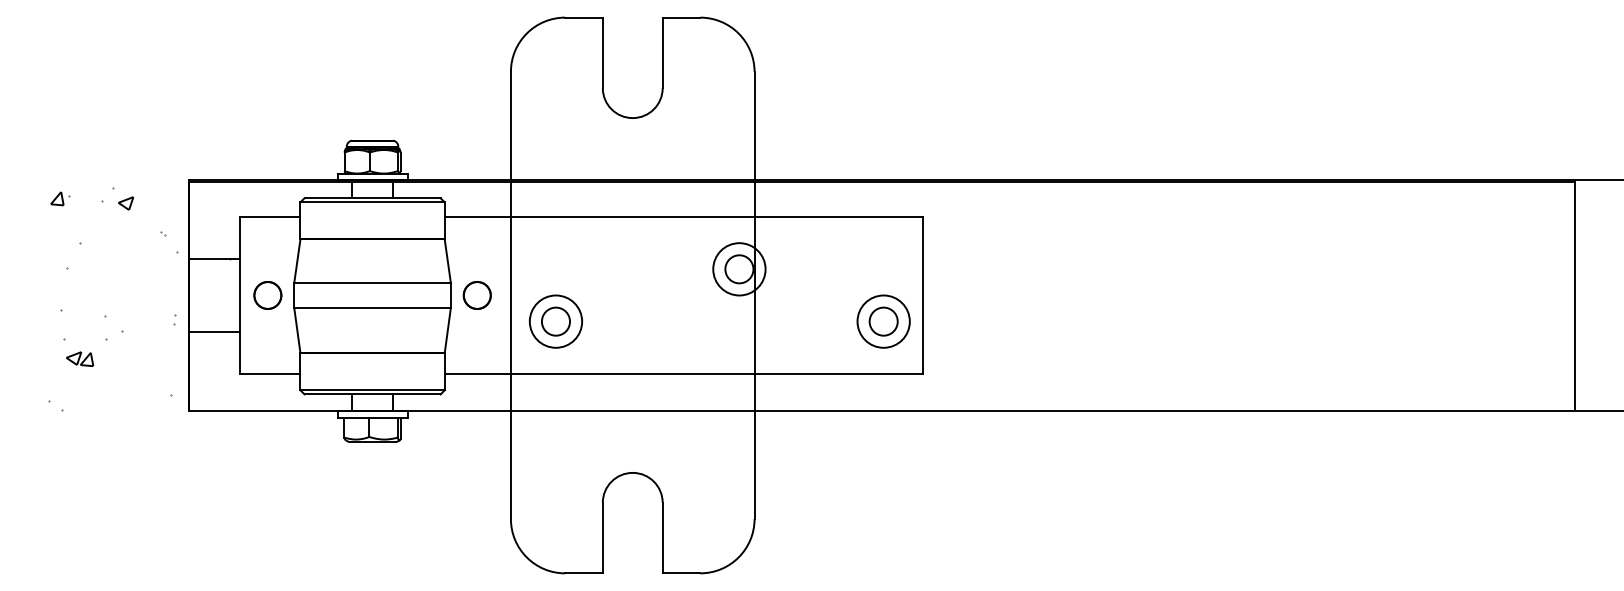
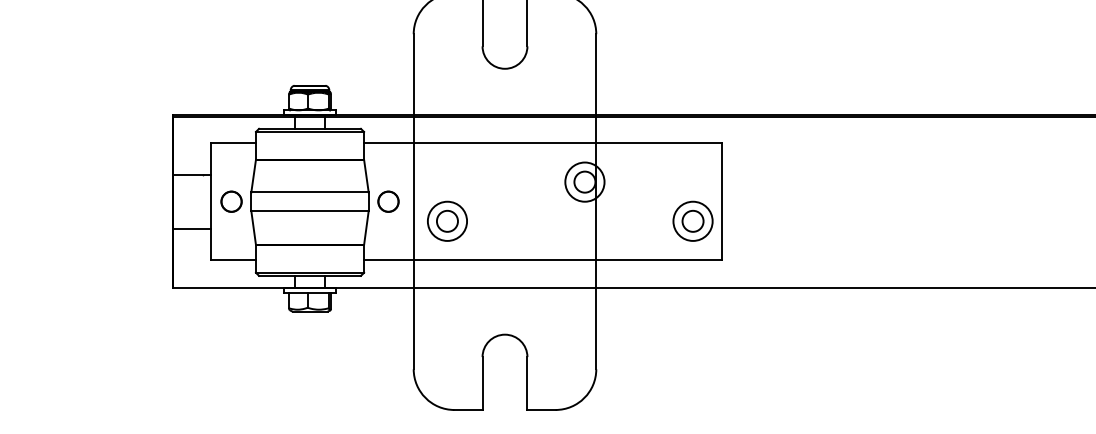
hatch: (112, 298) -> (115, 203), removed

